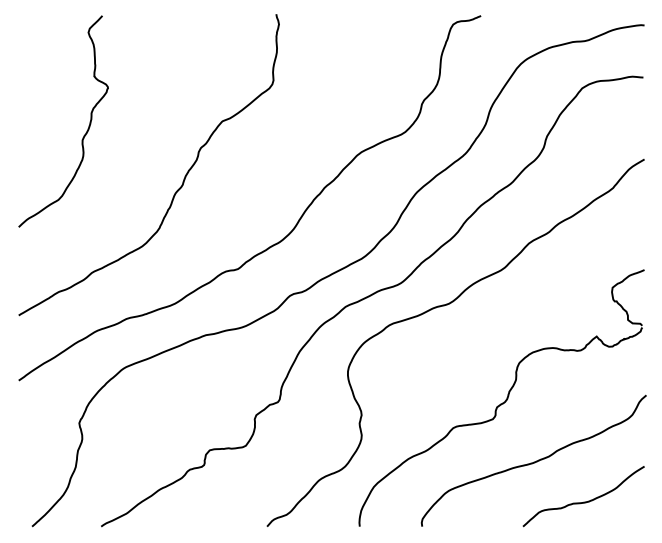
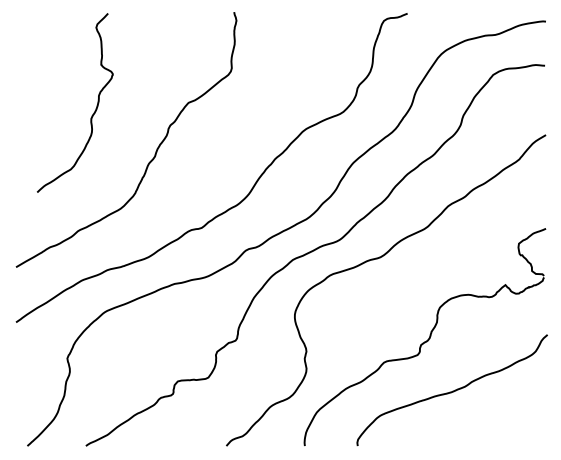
curve: (83, 135) -> (92, 114), moved
curve: (583, 501) -> (494, 424), removed

